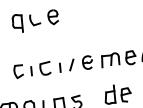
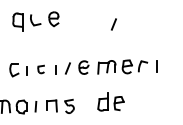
line: (113, 16) -> (113, 24), added
part: (44, 68) -> (40, 69), size x0.6

